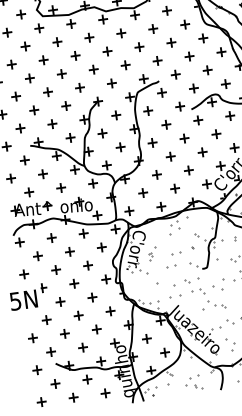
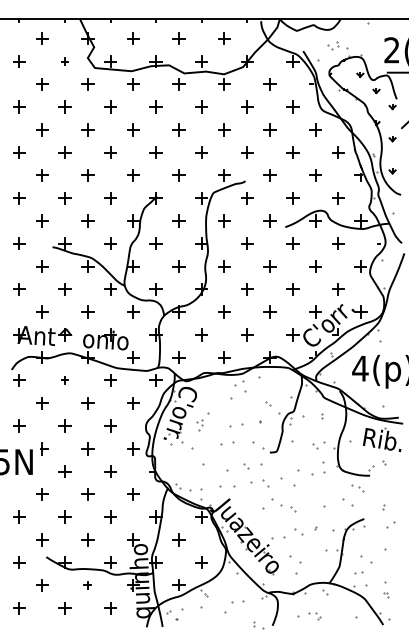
part: (20, 14) -> (64, 61), size x0.6
part: (51, 238) -> (64, 380), size x0.6
part: (87, 379) -> (87, 585), size x0.6
part: (198, 386) -> (258, 625), moved

